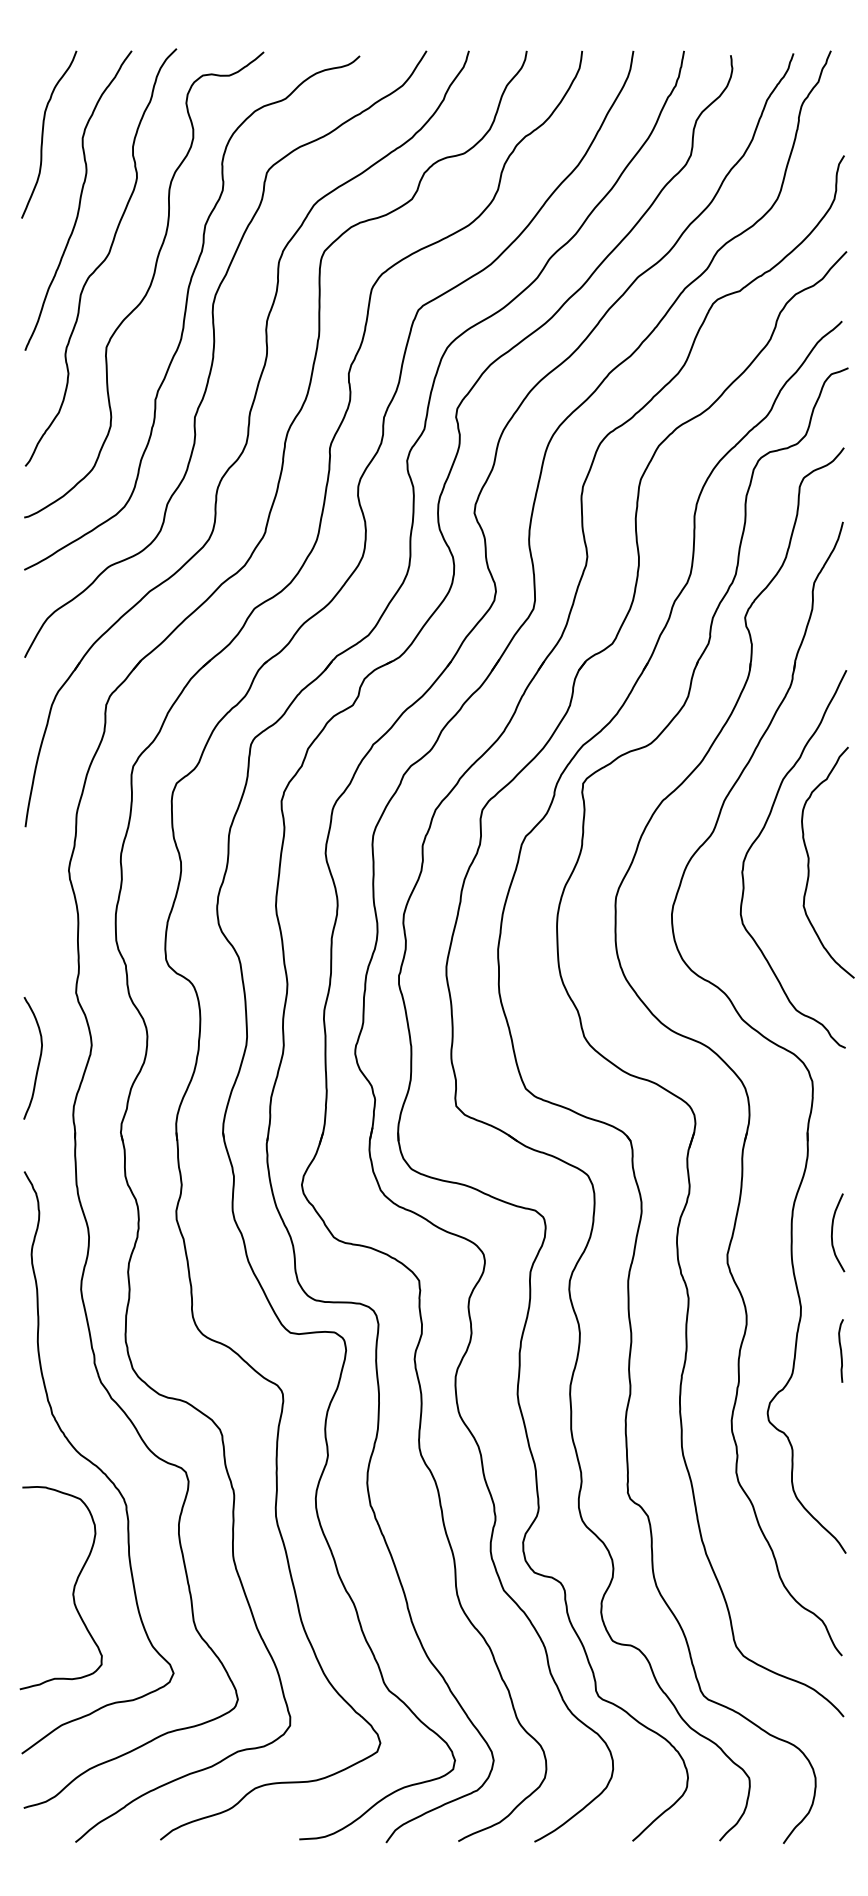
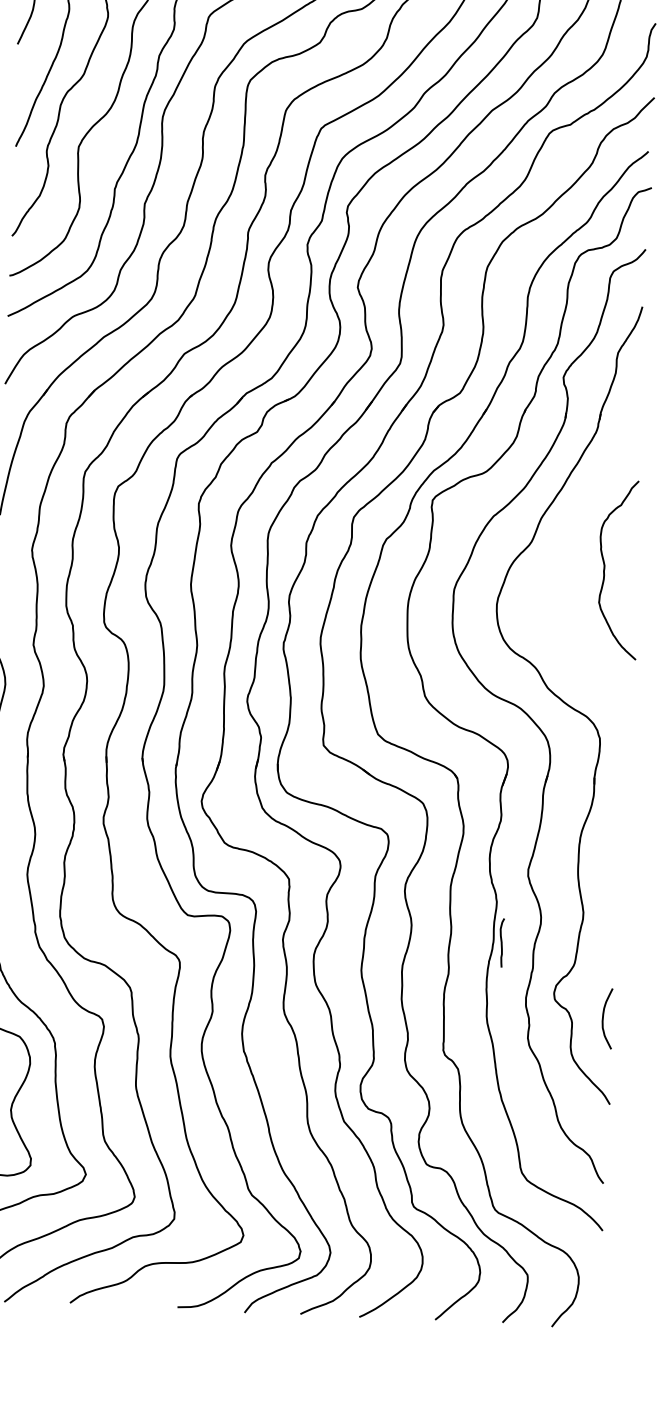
curve: (760, 835) -> (568, 546), removed
curve: (832, 1232) -> (603, 1018), moved
curve: (840, 1350) -> (501, 942), moved

